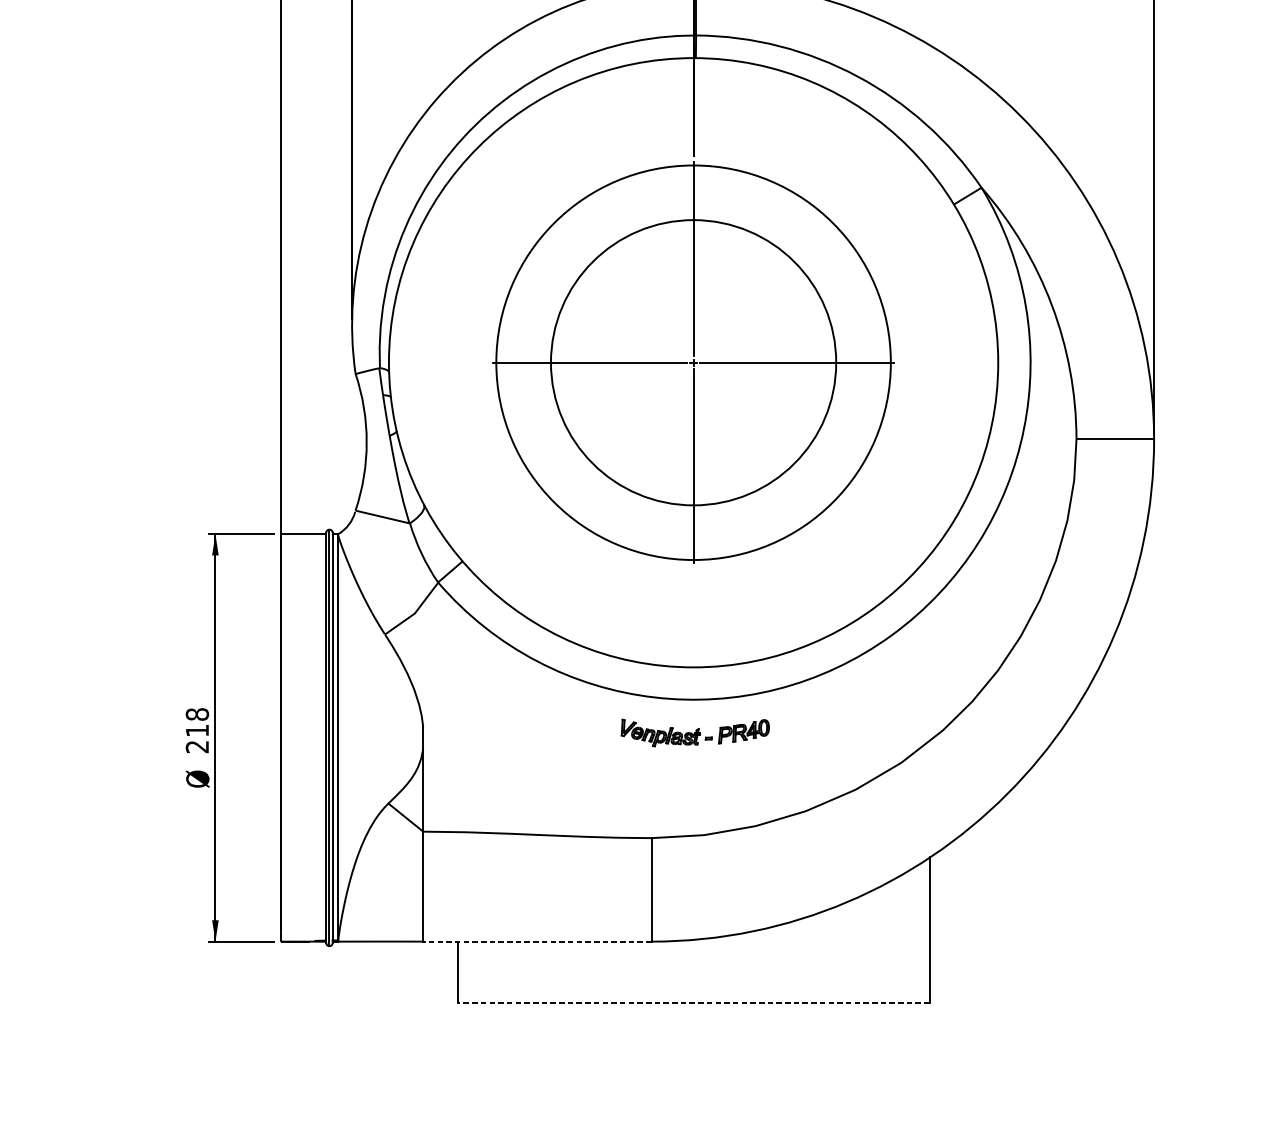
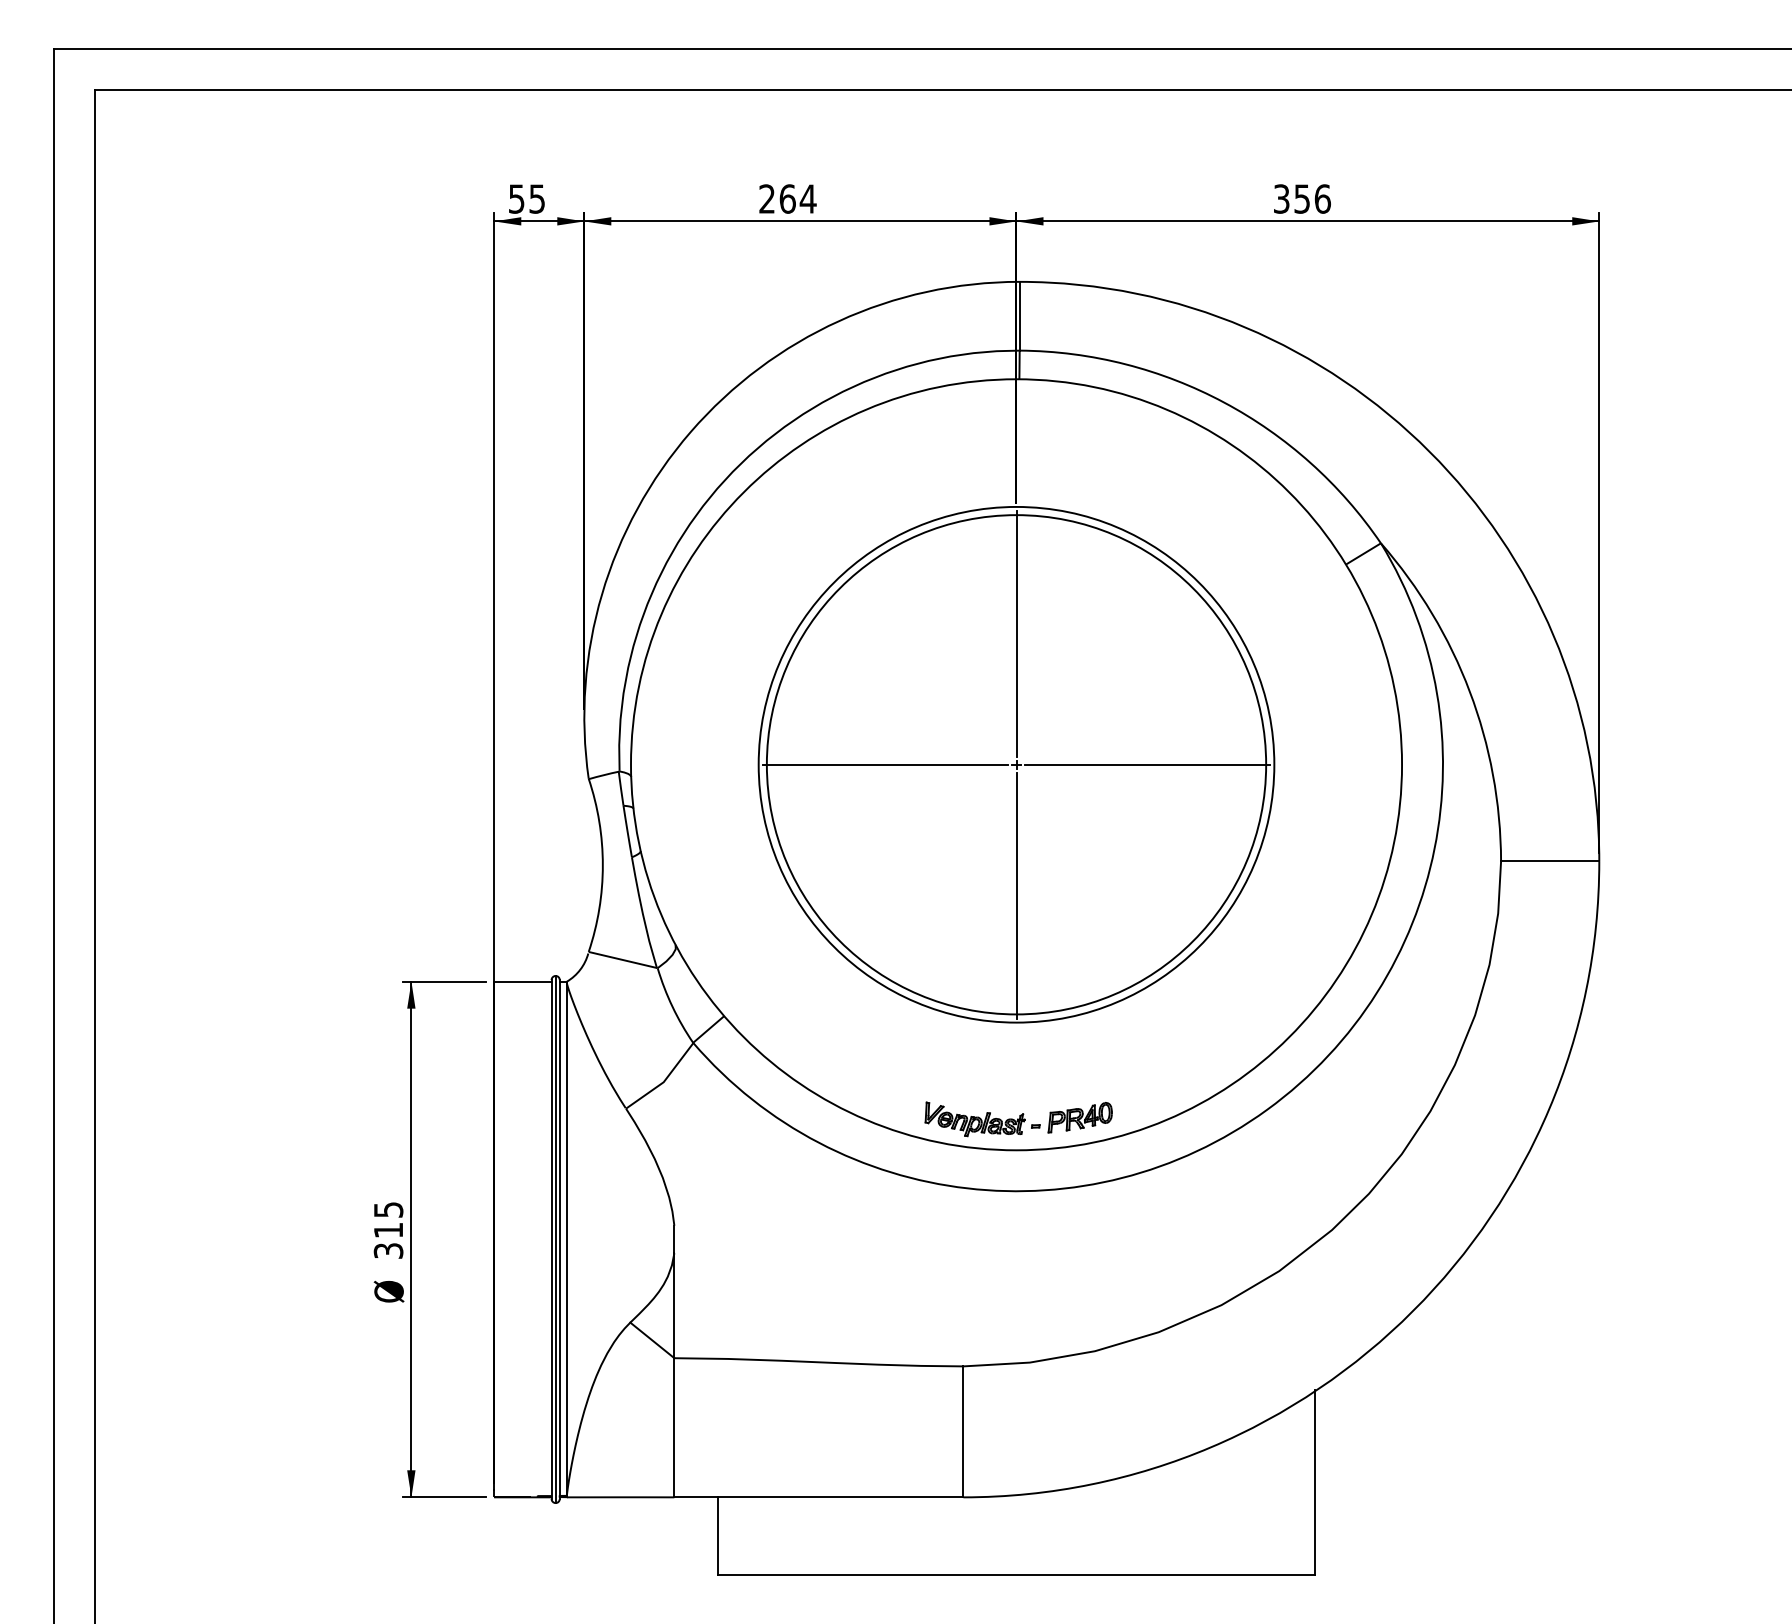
circle: (693, 362) -> (1016, 764), size x1.43
text: (197, 729) -> (388, 1229), 218 -> 315
part: (695, 733) -> (1018, 1119), moved
line: (537, 941) -> (818, 1497), dashed -> solid
line: (693, 1003) -> (1016, 1575), dashed -> solid

